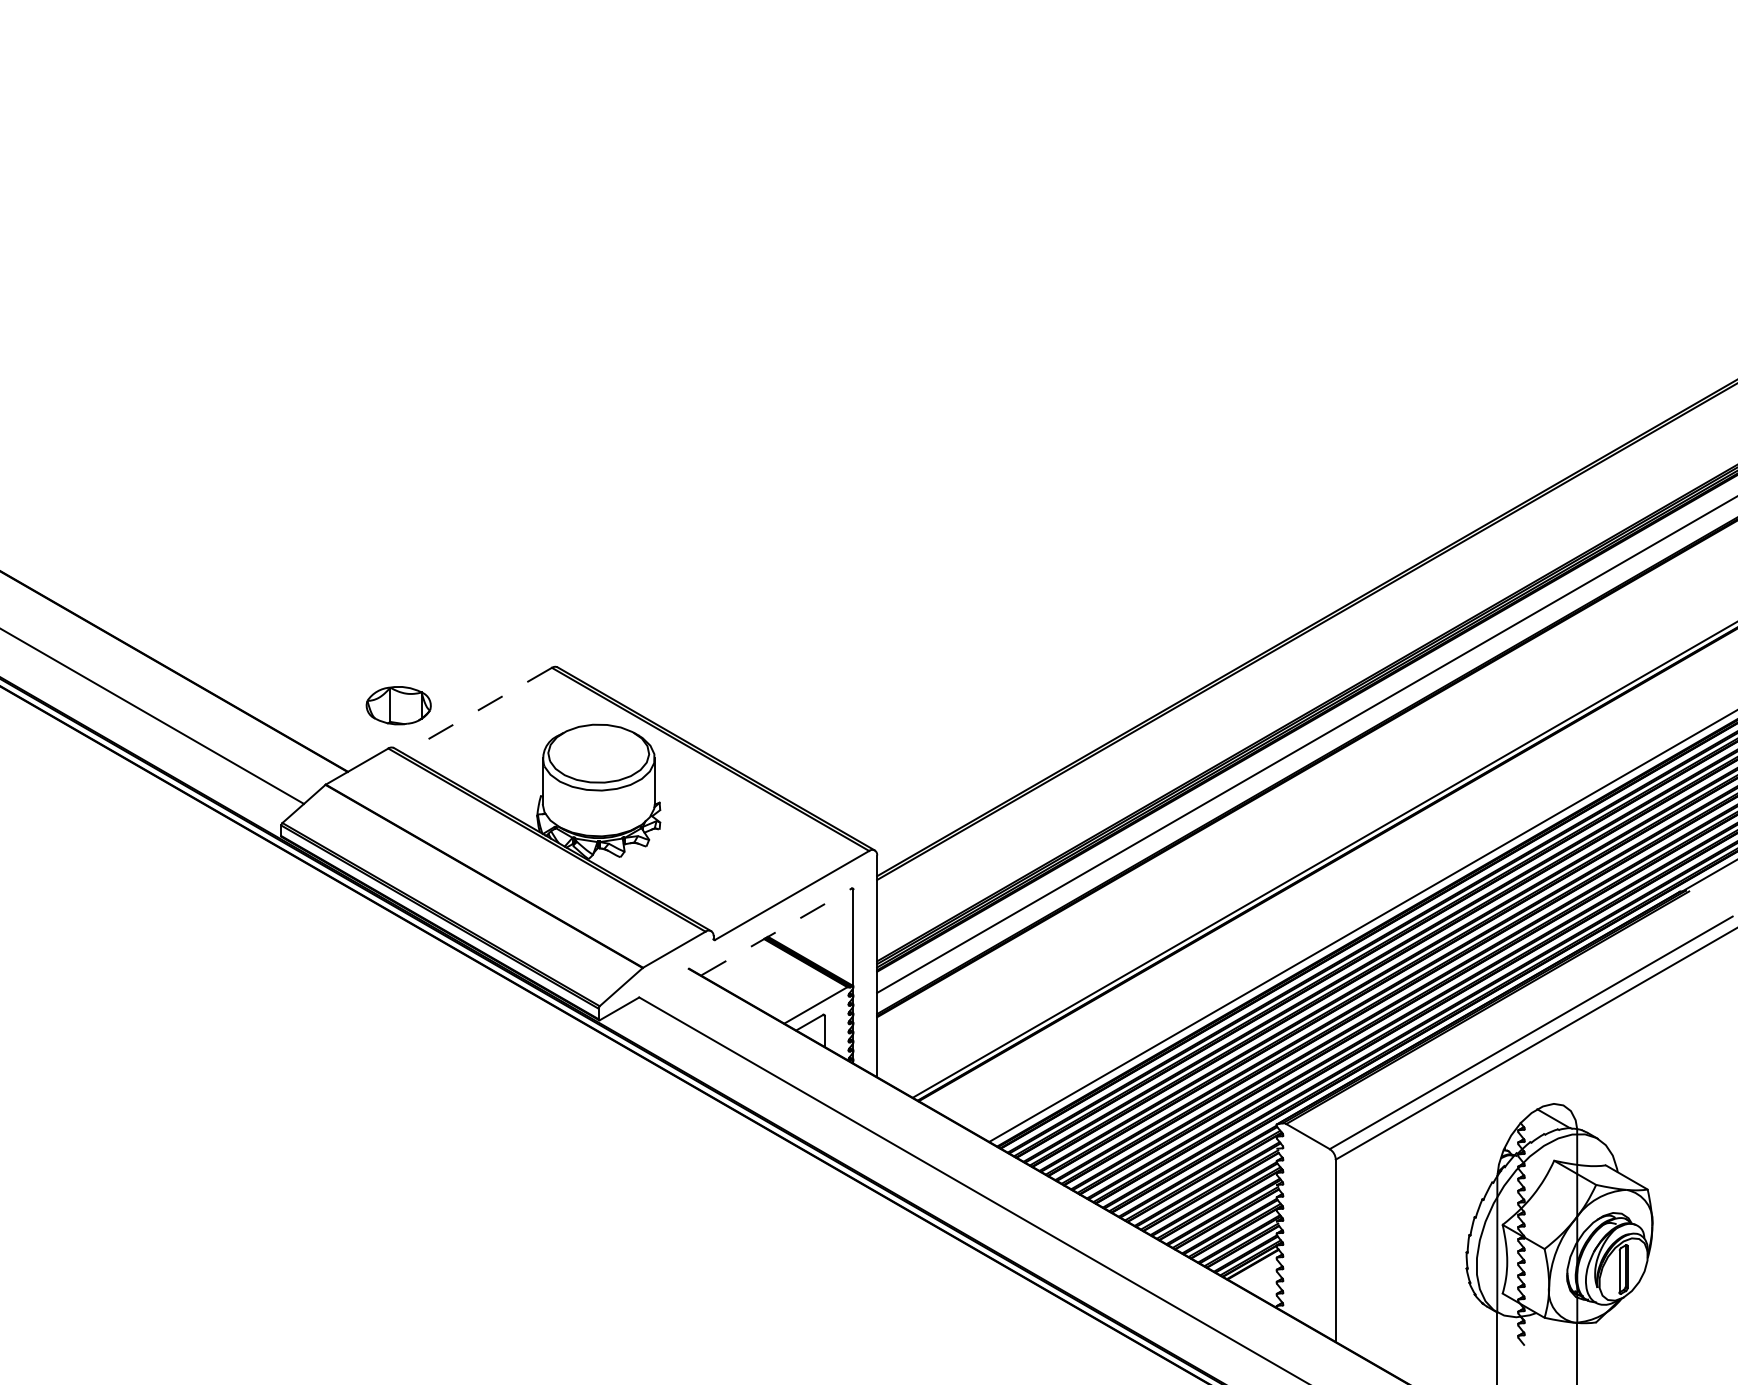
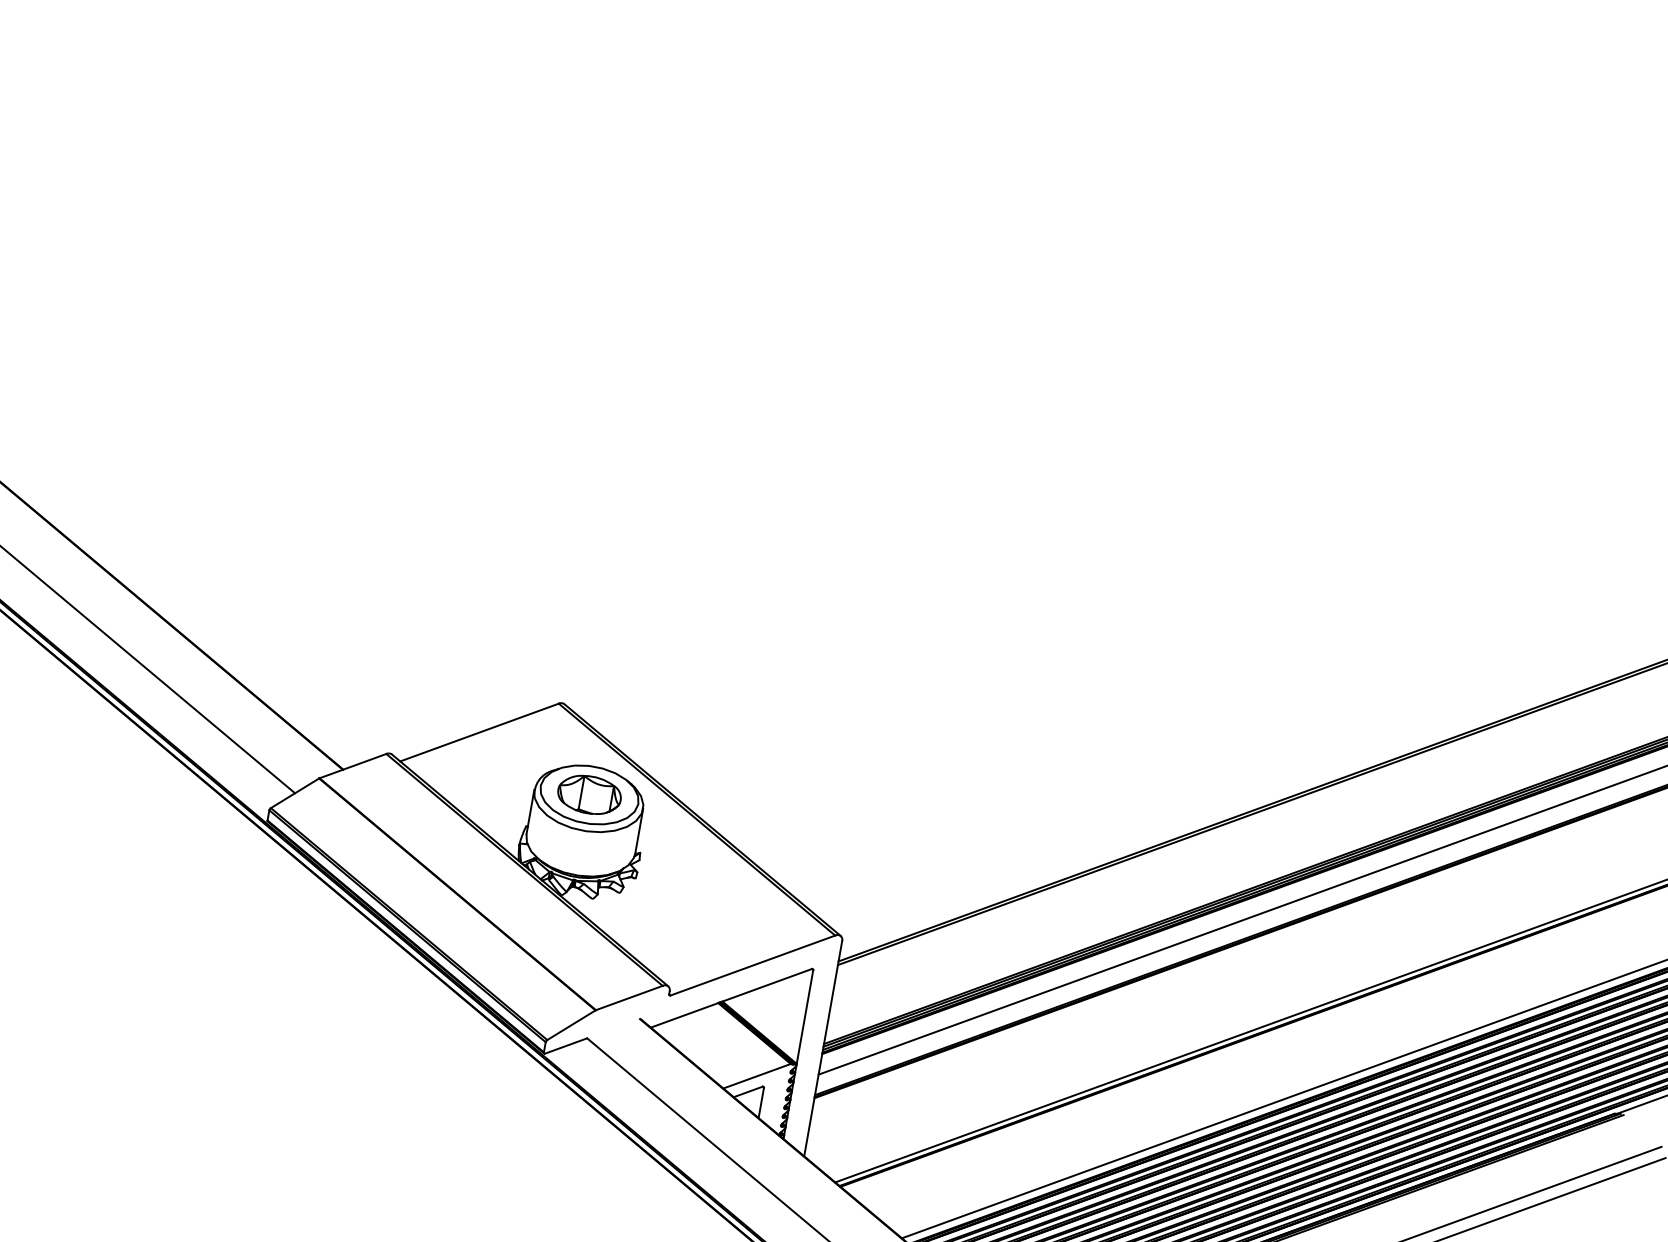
part: (398, 705) -> (589, 794), moved
line: (477, 710) -> (479, 732), dashed -> solid
line: (776, 931) -> (731, 997), dashed -> solid

